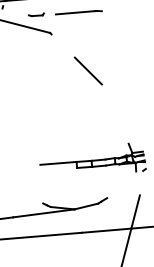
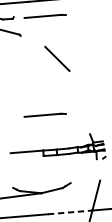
line: (87, 70) -> (56, 58), moved
line: (78, 122) -> (44, 115), added
line: (106, 230) -> (70, 212), solid -> dashed

